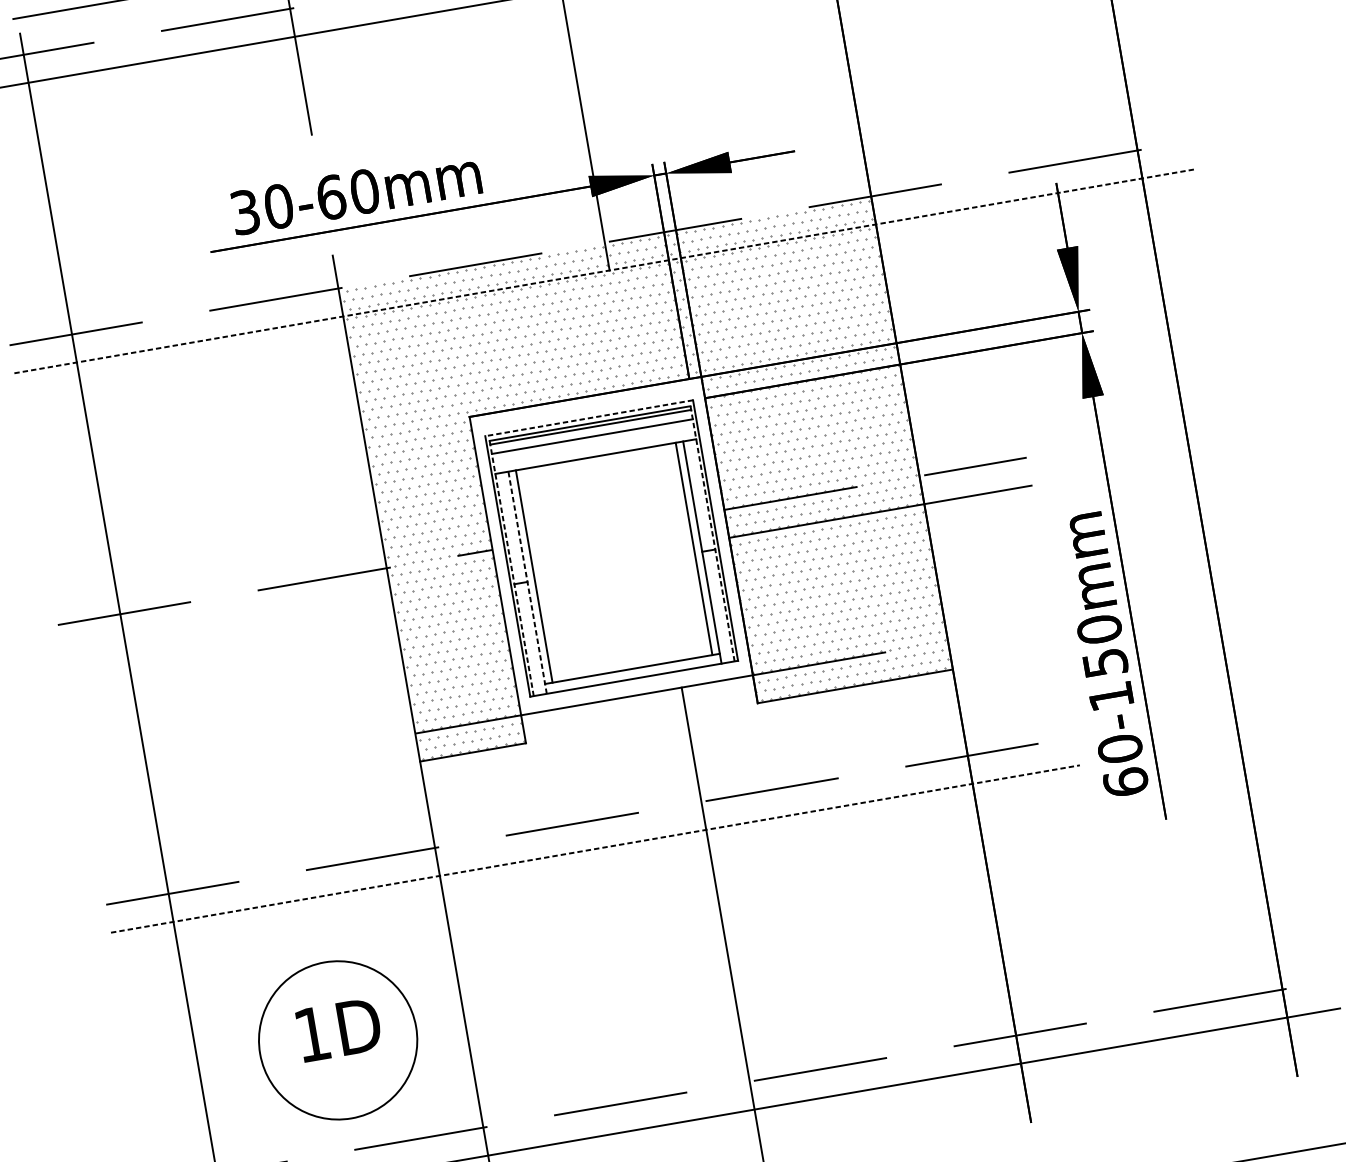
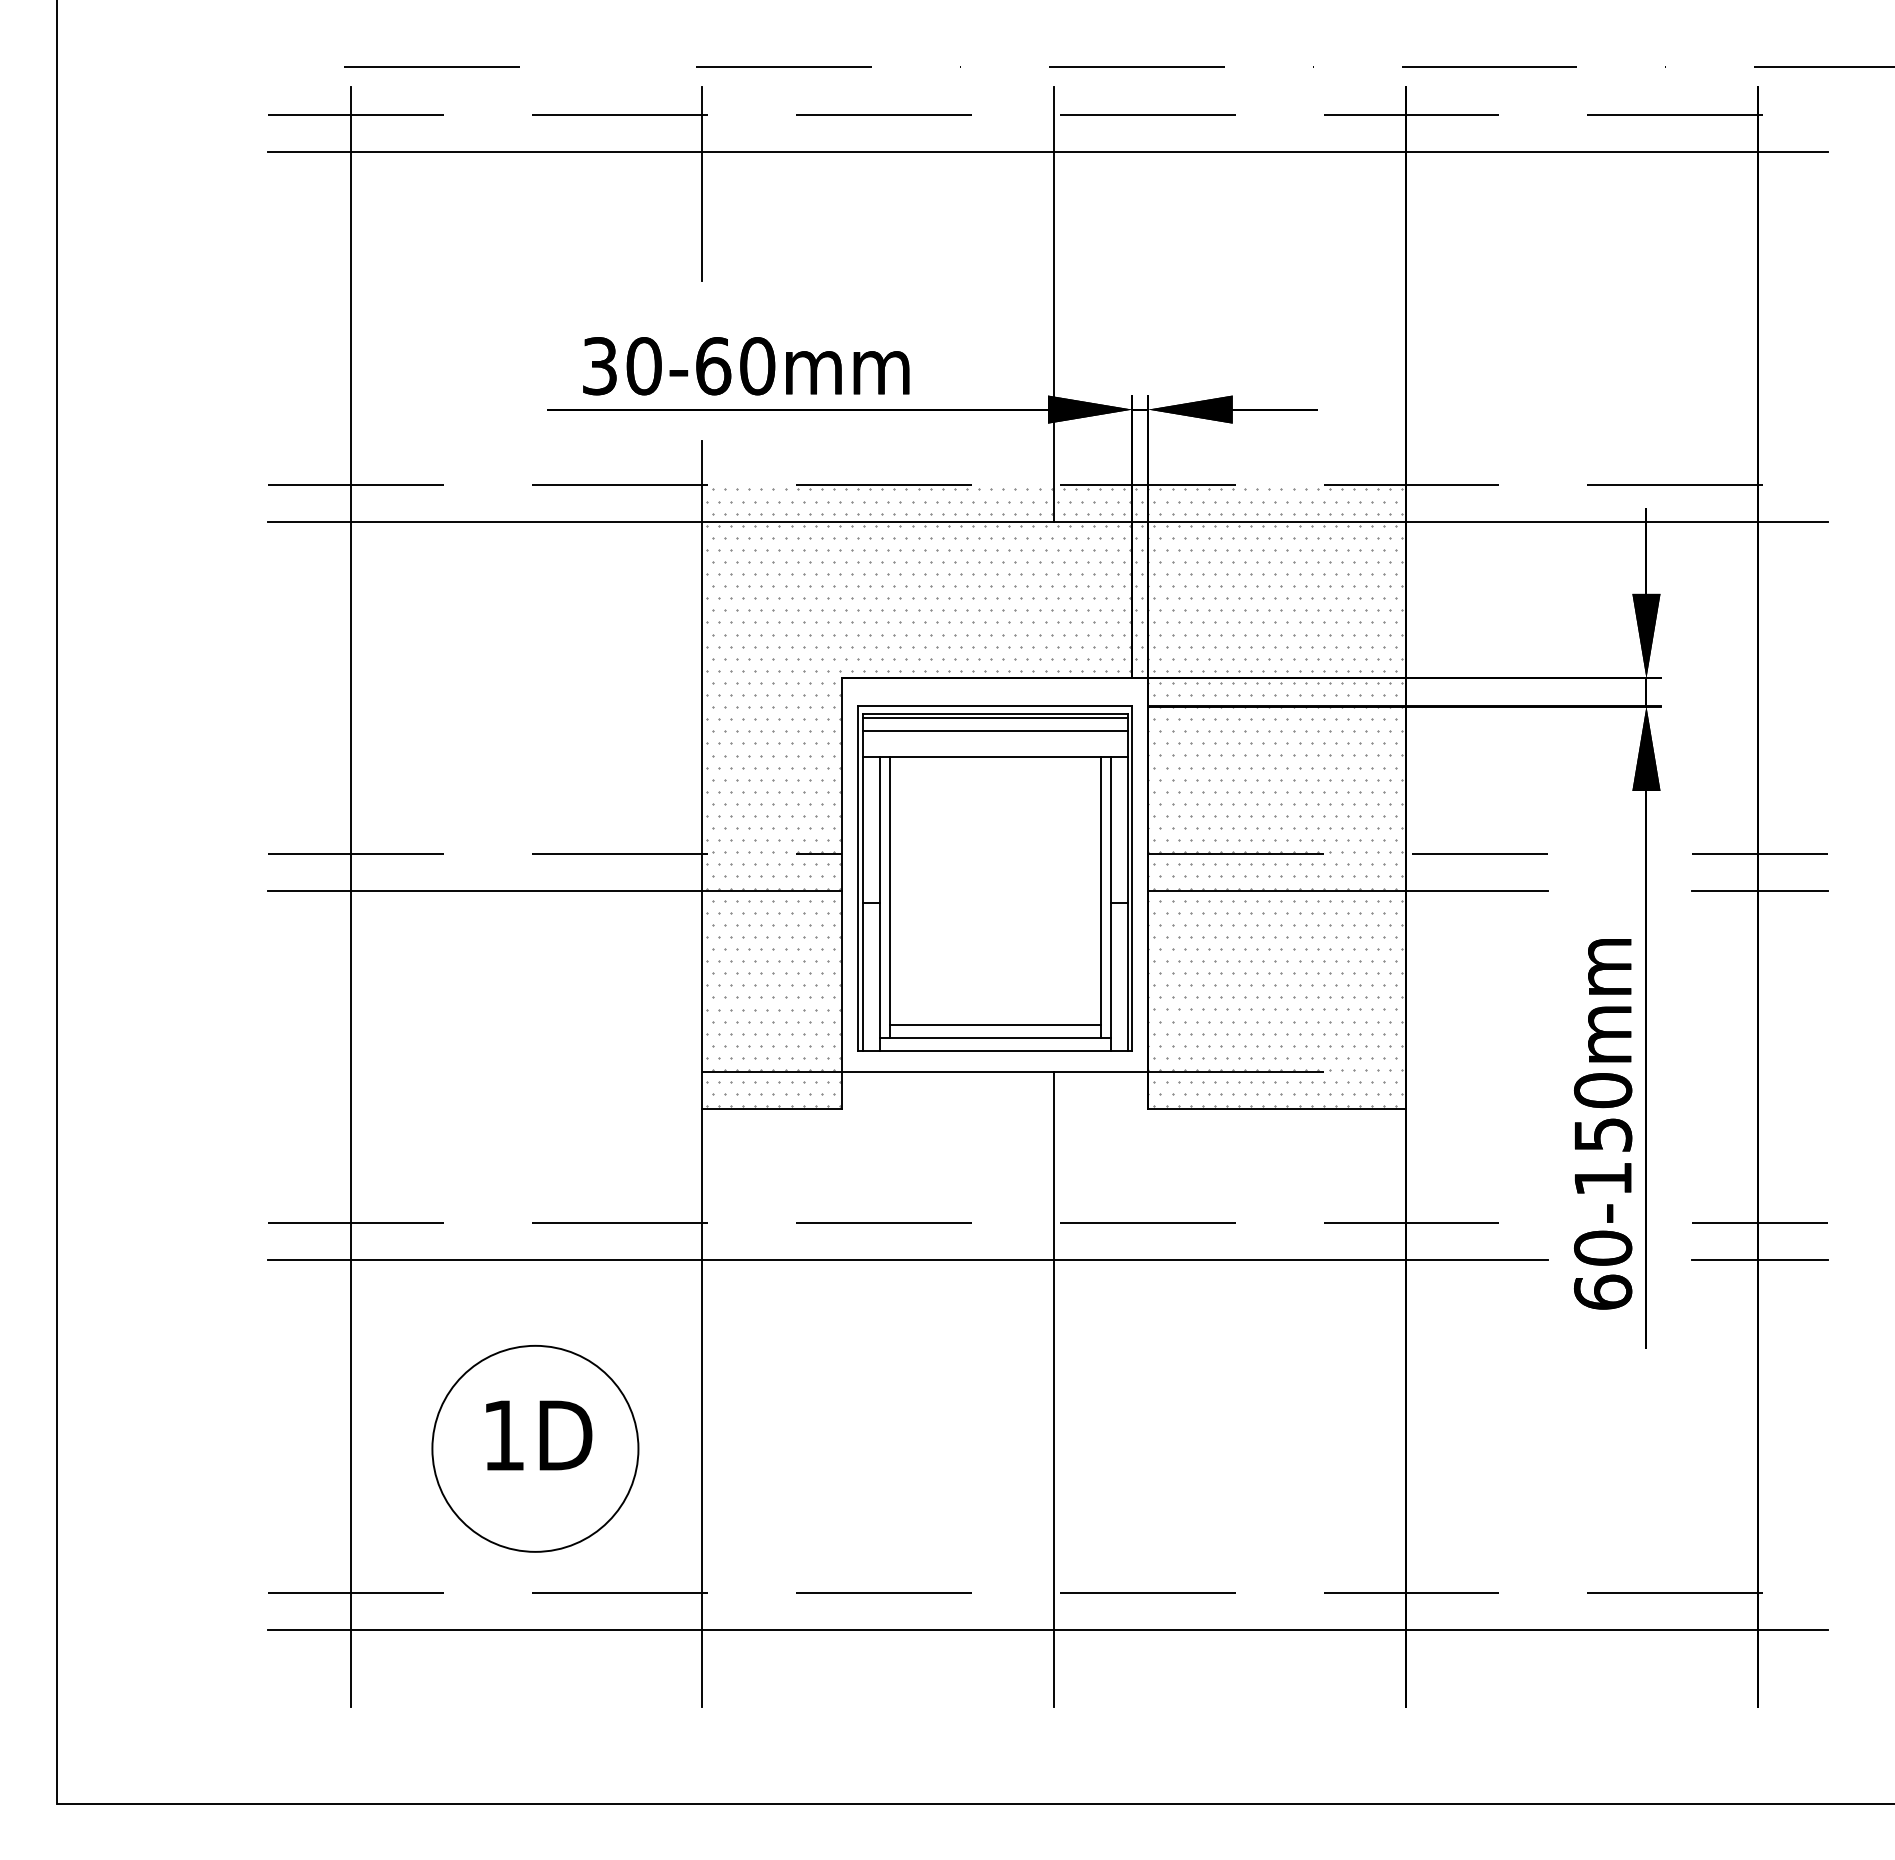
line: (604, 271) -> (1047, 521), dashed -> solid
line: (588, 418) -> (994, 706), dashed -> solid
line: (1187, 430) -> (1759, 854), added
line: (1191, 457) -> (1759, 890), added
line: (712, 534) -> (1127, 882), dashed -> solid
line: (511, 568) -> (862, 882), dashed -> solid
line: (527, 582) -> (879, 903), dashed -> solid
line: (279, 615) -> (554, 890), added
line: (630, 659) -> (994, 1024), added
line: (1235, 709) -> (1759, 1223), added
line: (1240, 737) -> (1759, 1260), added
line: (595, 849) -> (907, 1260), dashed -> solid

